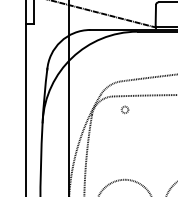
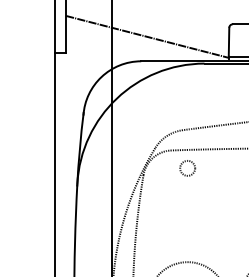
circle: (124, 109) -> (187, 168), size x1.67

